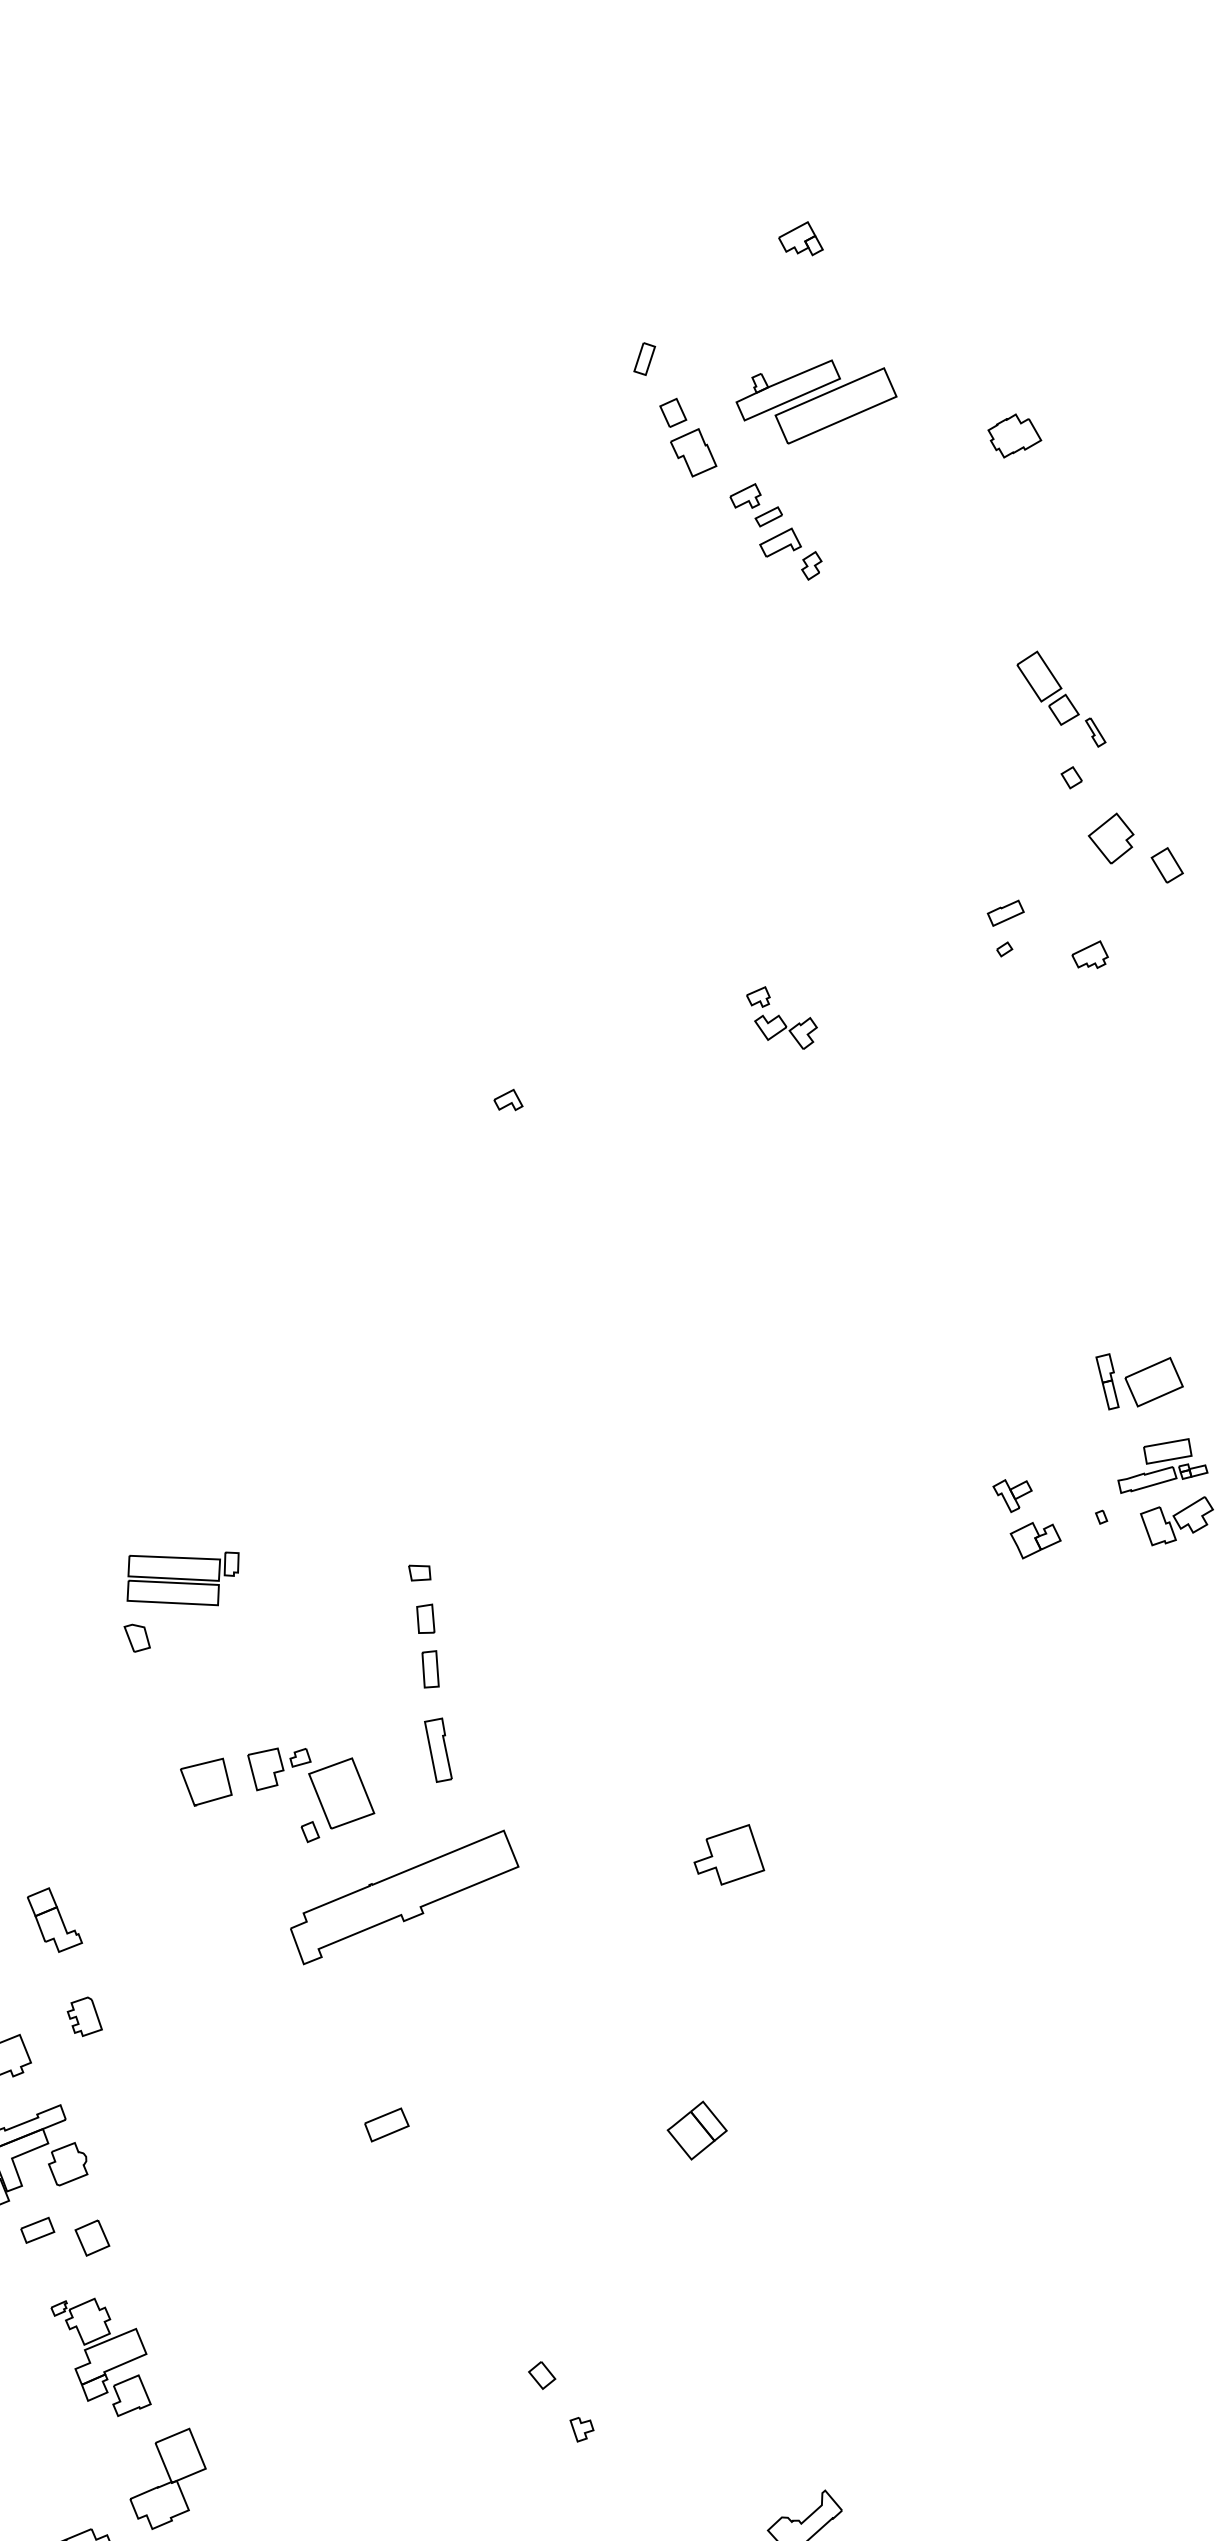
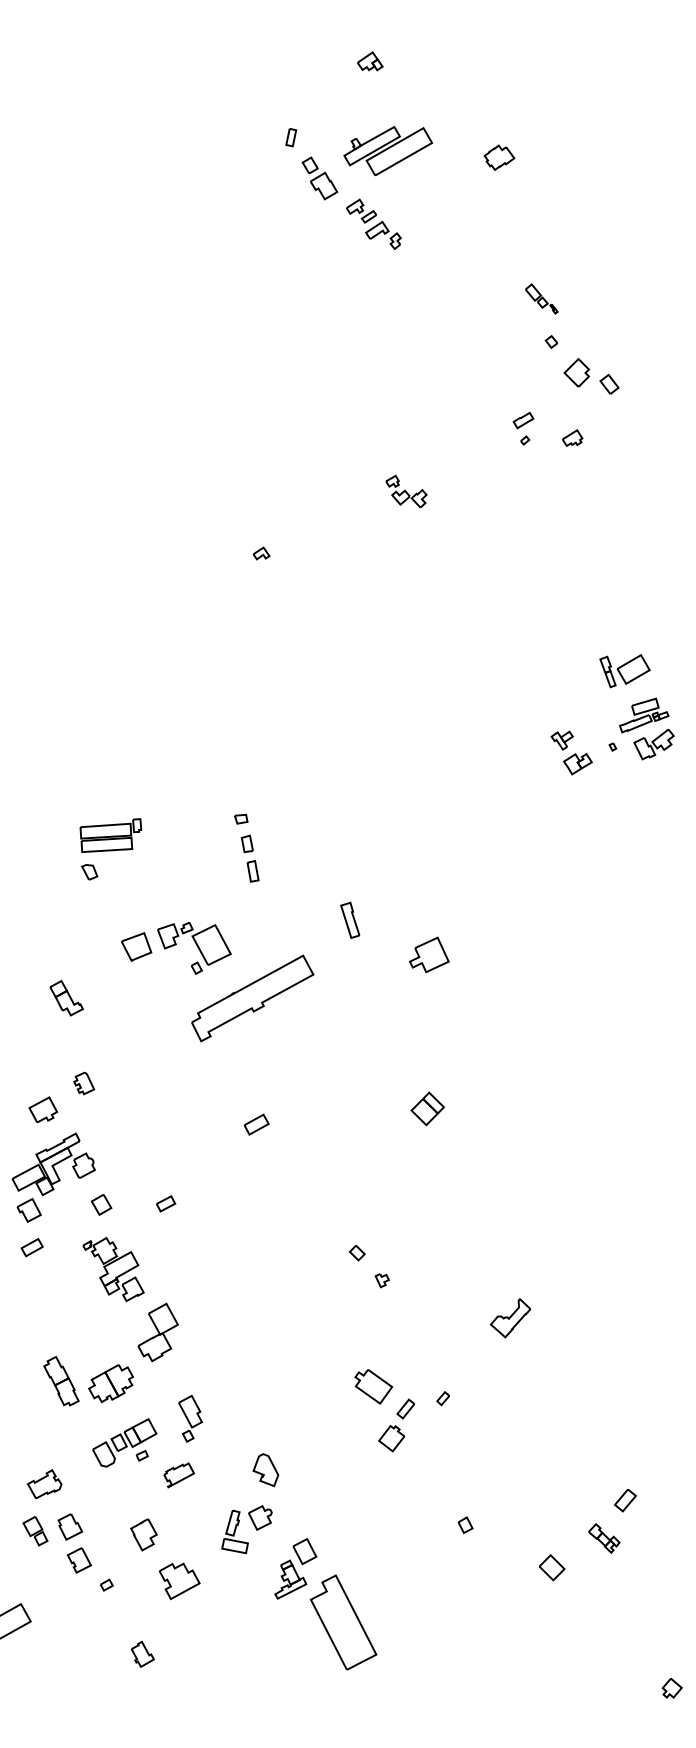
part: (1062, 697) -> (541, 298), size x0.6
part: (439, 1748) -> (350, 919), moved
part: (54, 1920) -> (66, 998), moved
part: (38, 2229) -> (166, 1203), moved

